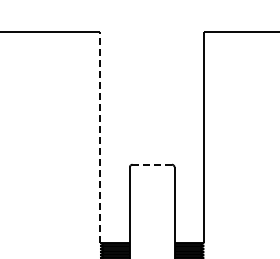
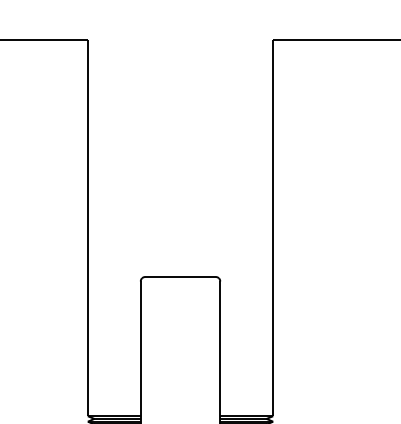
line: (100, 136) -> (88, 226), dashed -> solid
line: (152, 164) -> (181, 276), dashed -> solid

